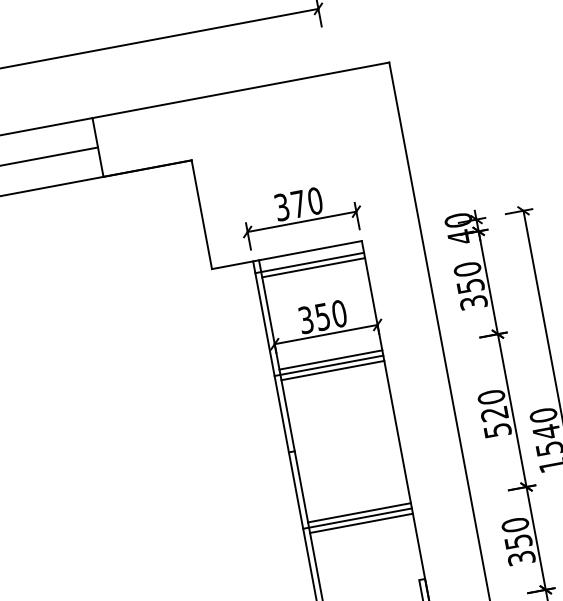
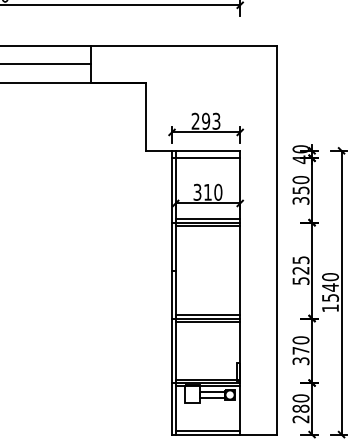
text: (297, 203) -> (205, 120), 370 -> 293
line: (312, 267) -> (207, 161), removed
text: (322, 317) -> (207, 192), 350 -> 310
text: (490, 397) -> (300, 260), 520 -> 525
text: (517, 541) -> (300, 350), 350 -> 370

